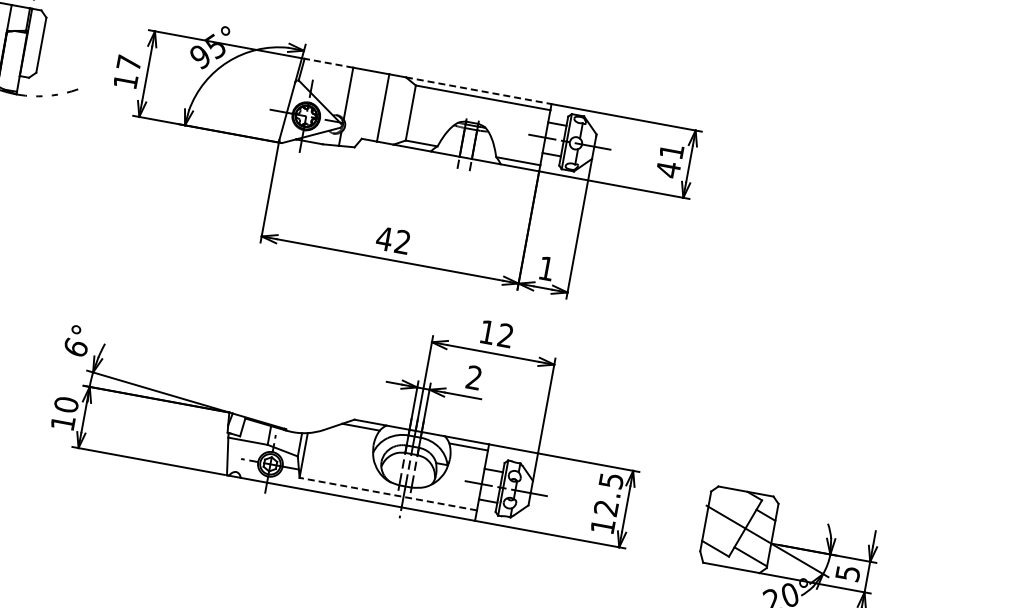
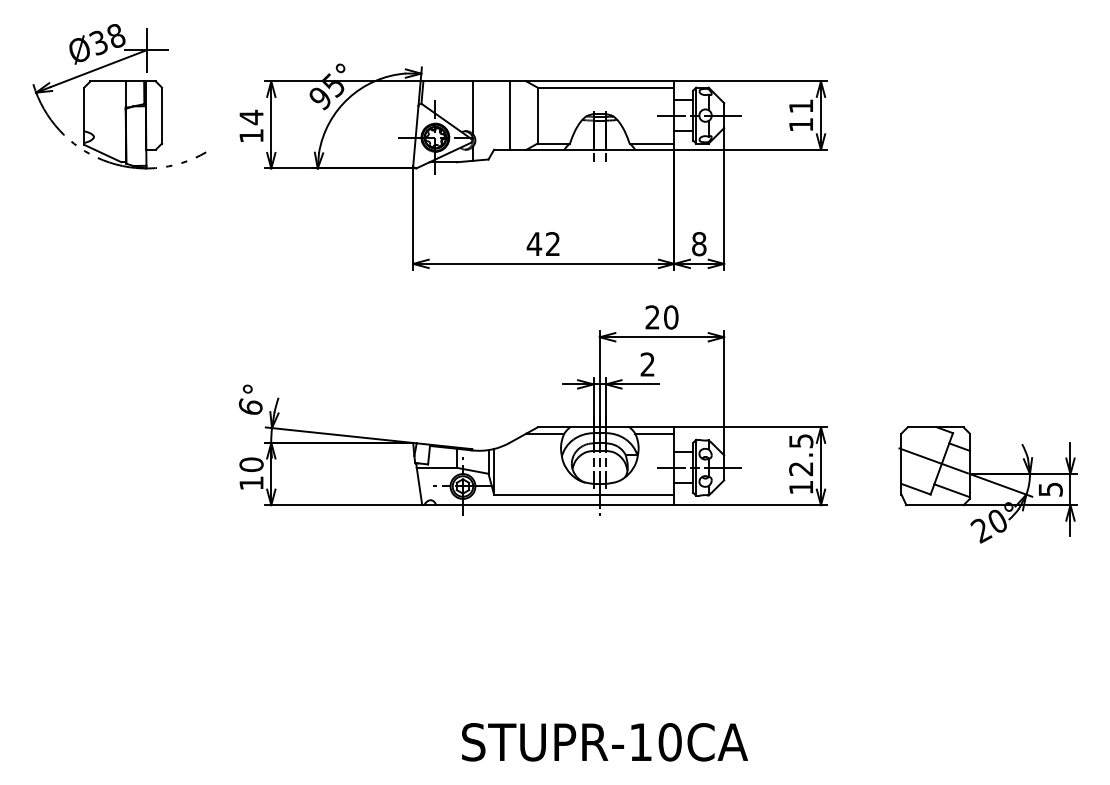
text: (129, 63) -> (251, 117), 17 -> 14
line: (329, 63) -> (448, 81), dashed -> solid
line: (478, 90) -> (600, 81), dashed -> solid
text: (667, 169) -> (800, 124), 41 -> 11
text: (546, 269) -> (699, 244), 1 -> 8
text: (496, 333) -> (661, 317), 12 -> 20
line: (387, 493) -> (583, 494), dashed -> solid

